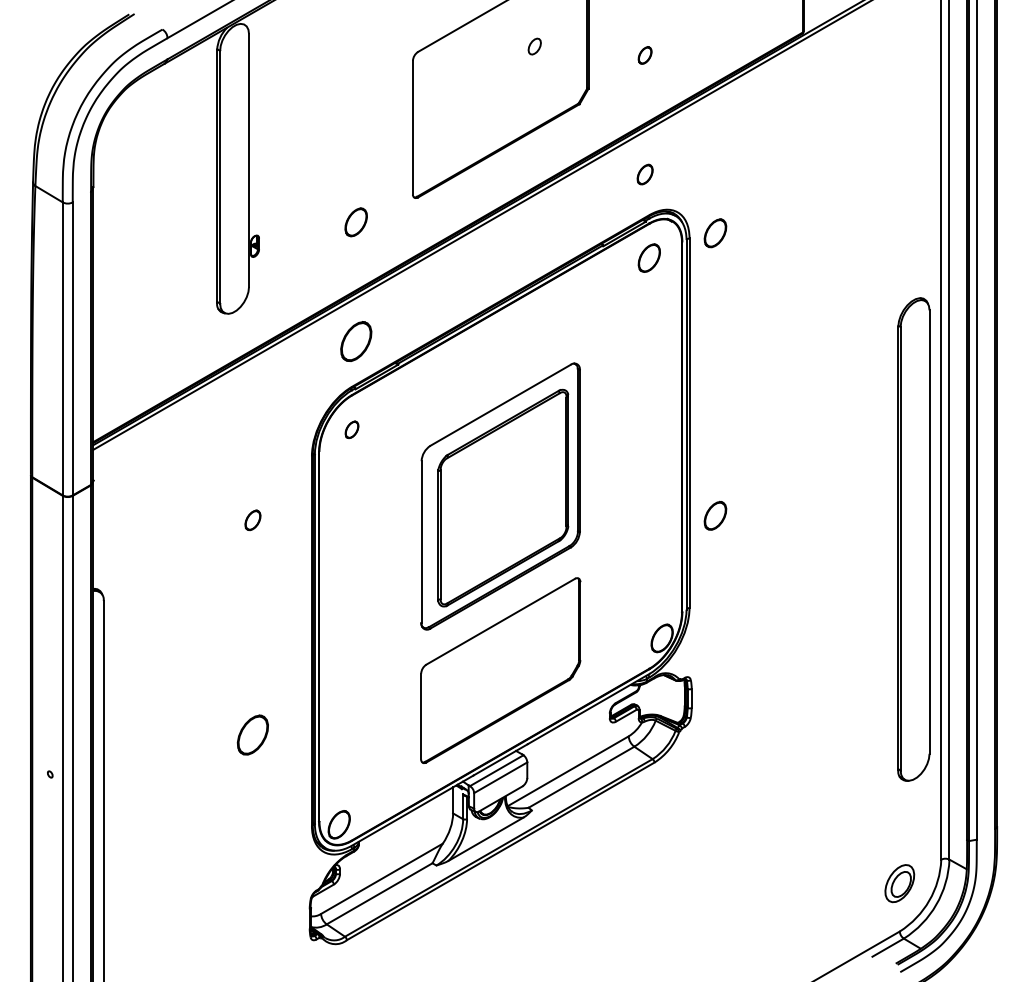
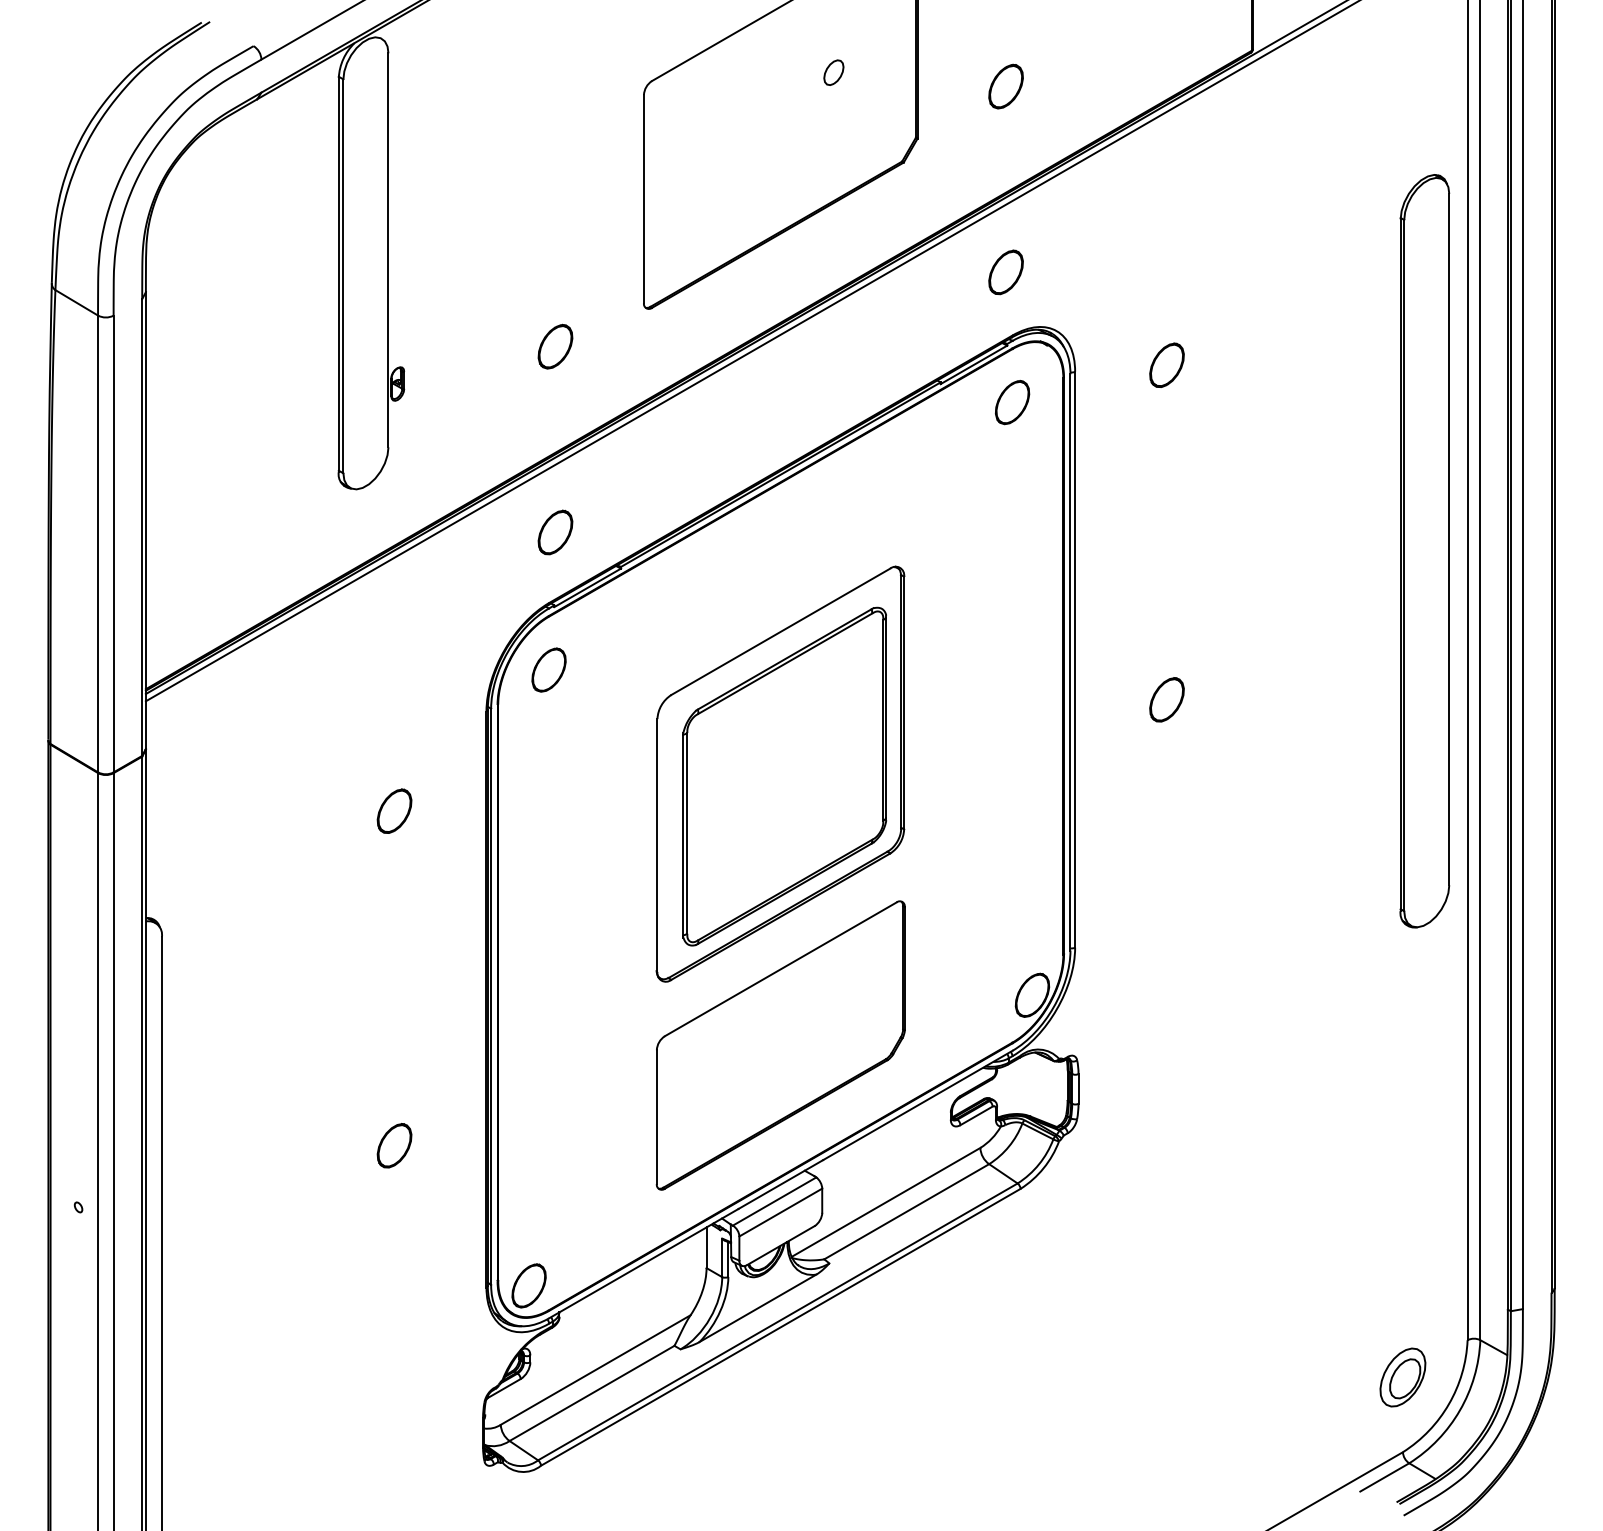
part: (644, 55) -> (1004, 86), size x1.67
part: (644, 174) -> (1004, 272), size x1.43
part: (715, 233) -> (1167, 365), moved
part: (355, 341) -> (554, 532), size x0.71
part: (351, 429) -> (548, 669), size x1.67
part: (715, 515) -> (1167, 699), moved
part: (252, 520) -> (393, 811), size x1.43
part: (913, 539) -> (1424, 551), moved
part: (252, 734) -> (393, 1145), size x0.71

